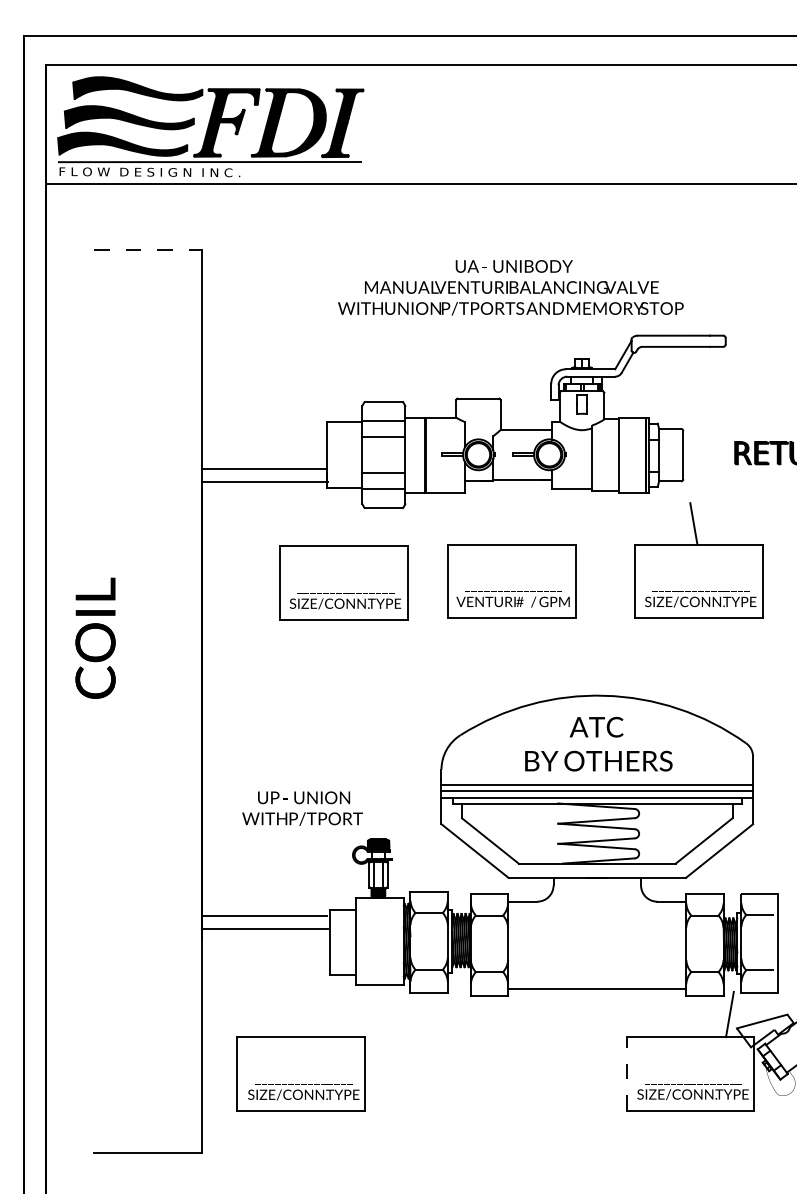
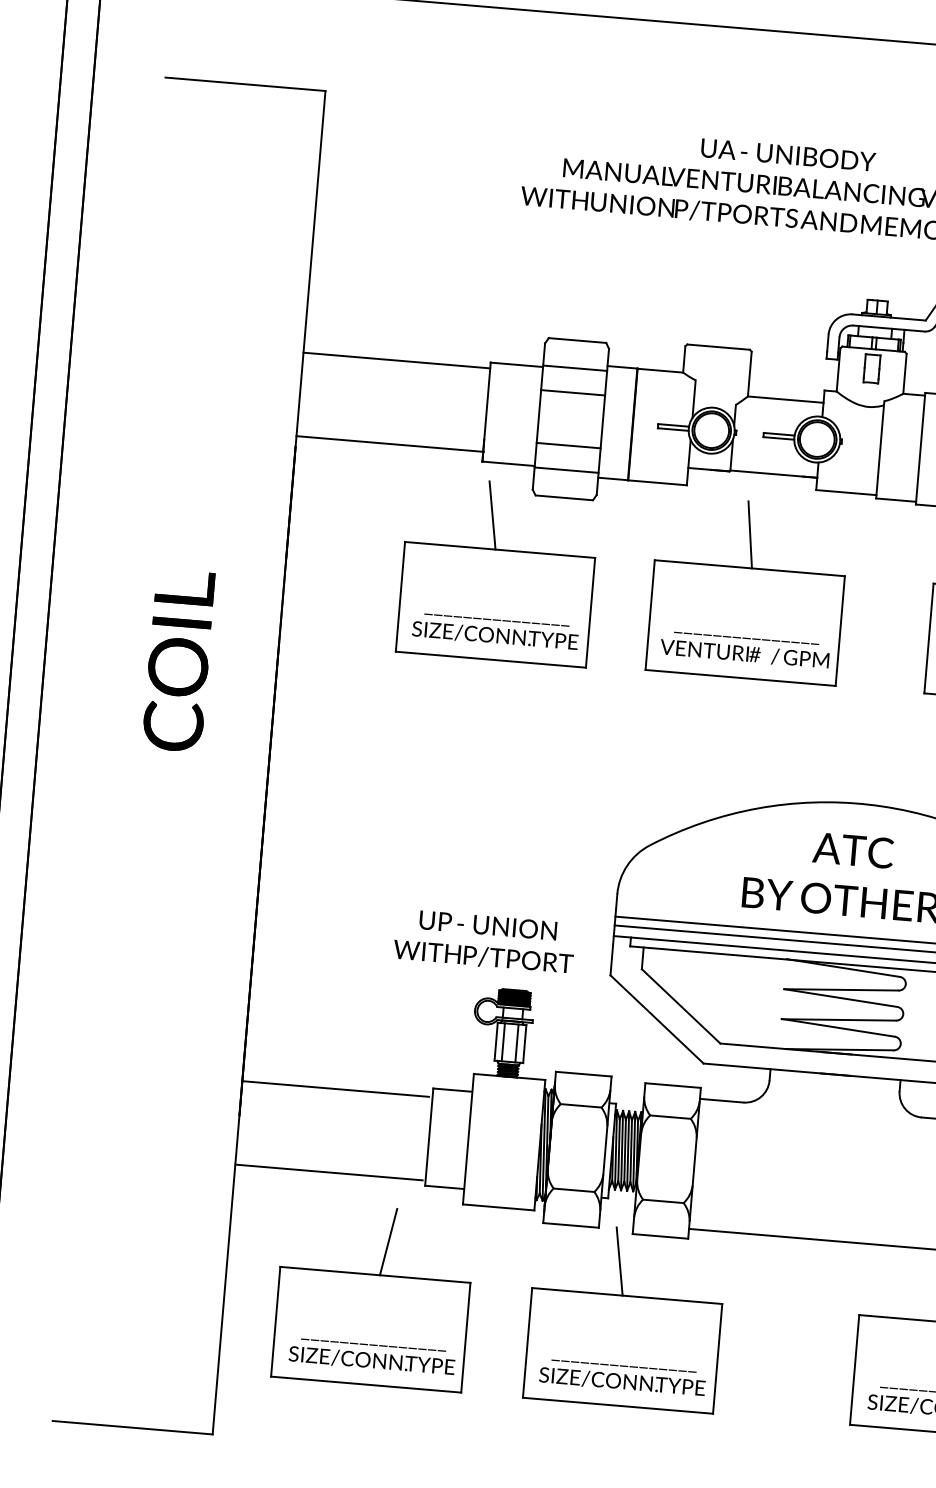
line: (147, 249) -> (245, 84), dashed -> solid
line: (264, 468) -> (397, 360), moved
line: (510, 521) -> (750, 533), added
line: (336, 523) -> (491, 515), added
text: (95, 637) -> (178, 659), moved
text: (302, 808) -> (484, 941), moved
line: (264, 928) -> (328, 1172), moved
line: (308, 1014) -> (388, 1241), added
part: (470, 1051) -> (625, 1316), added
line: (626, 1074) -> (854, 1370), dashed -> solid

